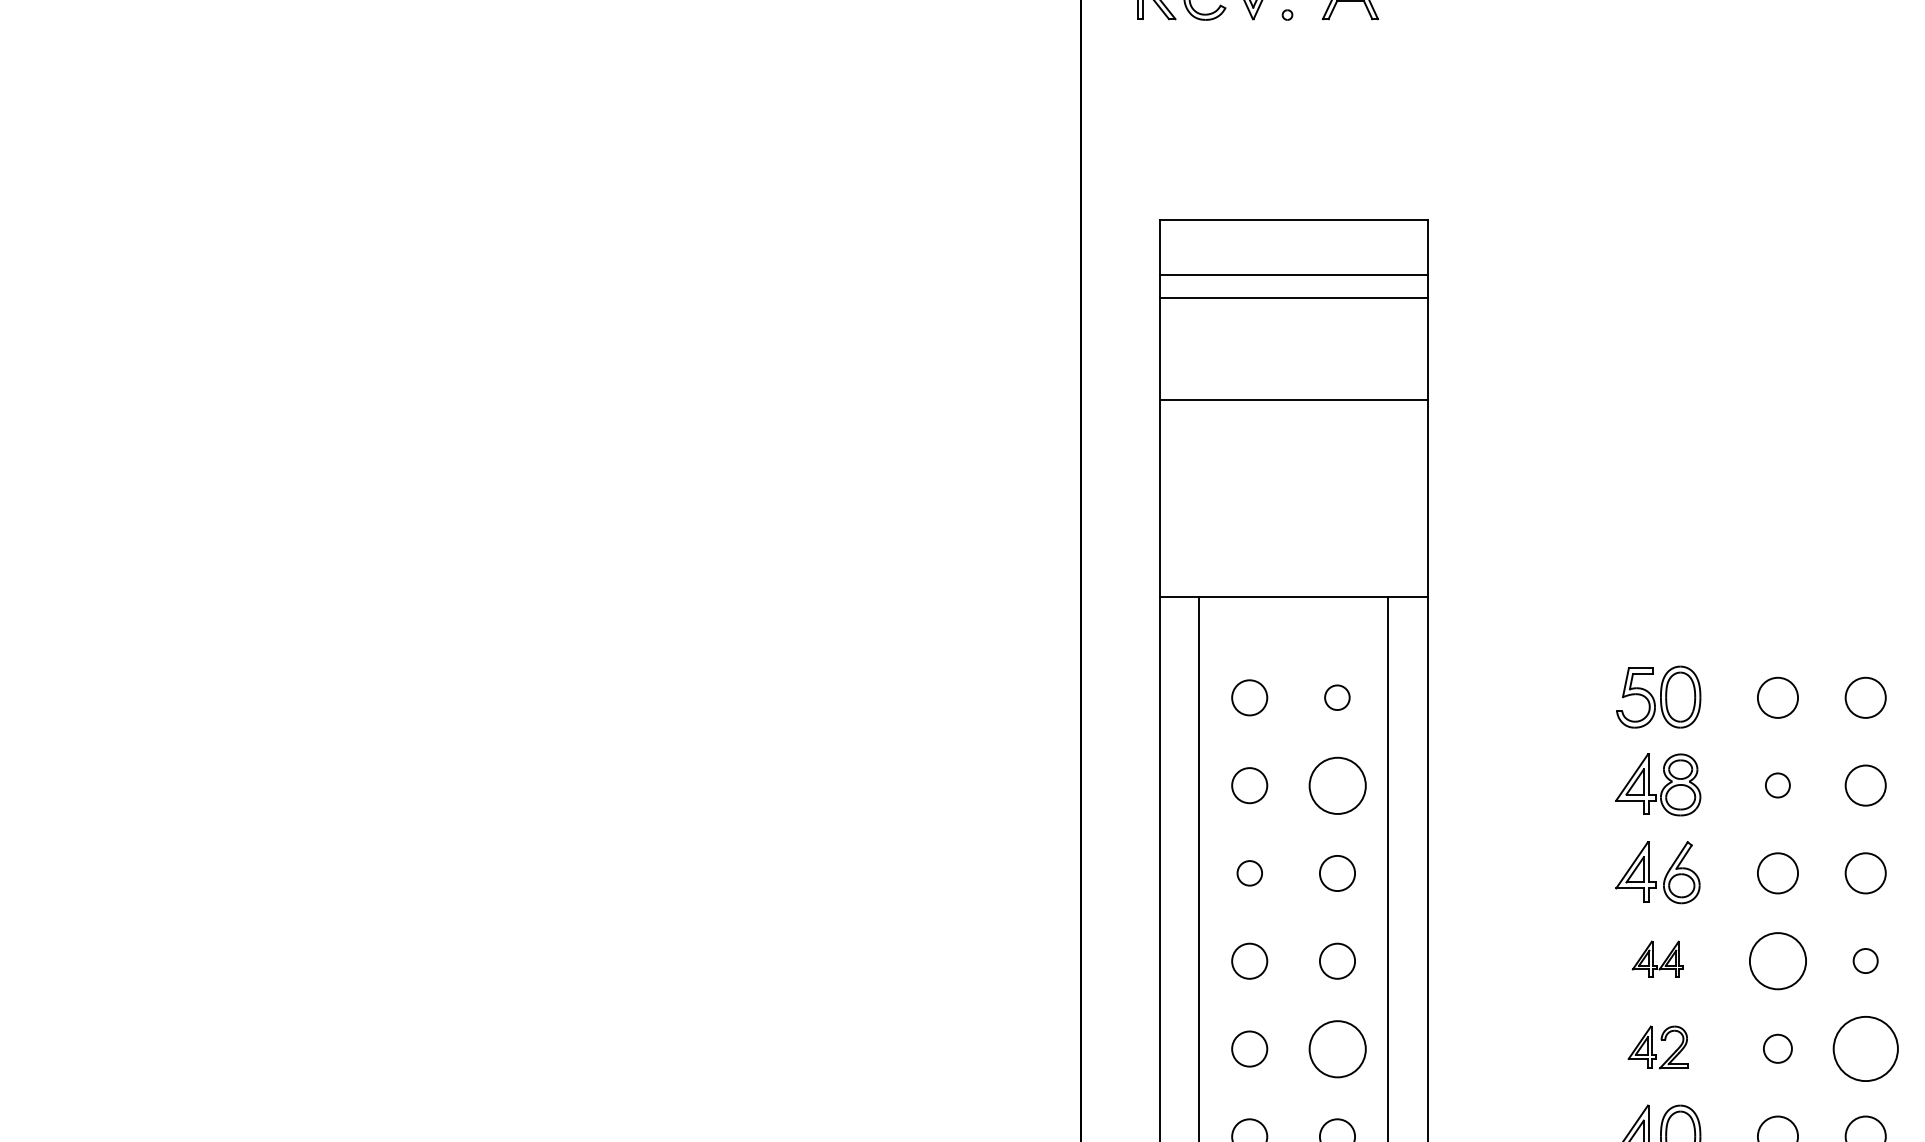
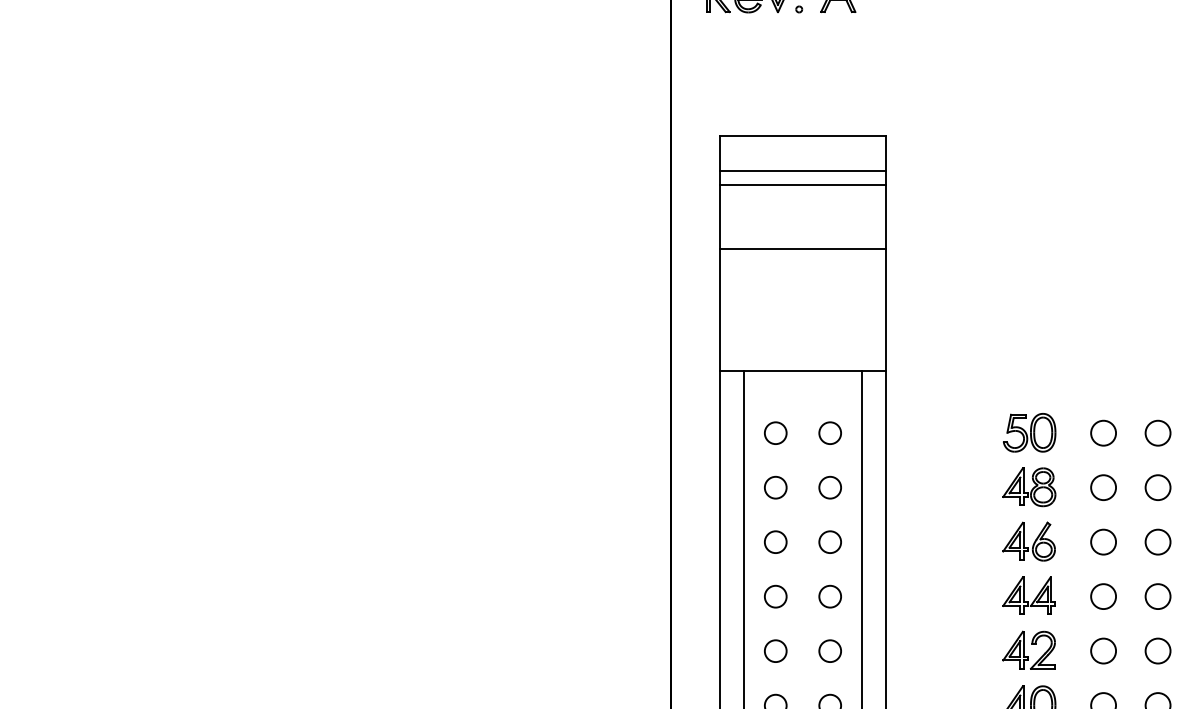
circle: (1336, 696) -> (829, 432), size x1.43
circle: (1336, 785) -> (829, 487), size x0.62
circle: (1777, 785) -> (1103, 487), size x1.67
circle: (1249, 872) -> (775, 541), size x1.43
part: (1656, 959) -> (1028, 595), size x1.67
circle: (1777, 960) -> (1103, 596), size x0.71
circle: (1864, 960) -> (1157, 596), size x1.67
part: (1656, 1046) -> (1028, 649), size x1.43
circle: (1336, 1047) -> (829, 650), size x0.62
circle: (1777, 1047) -> (1103, 650), size x1.43
circle: (1864, 1047) -> (1157, 650), size x0.62

